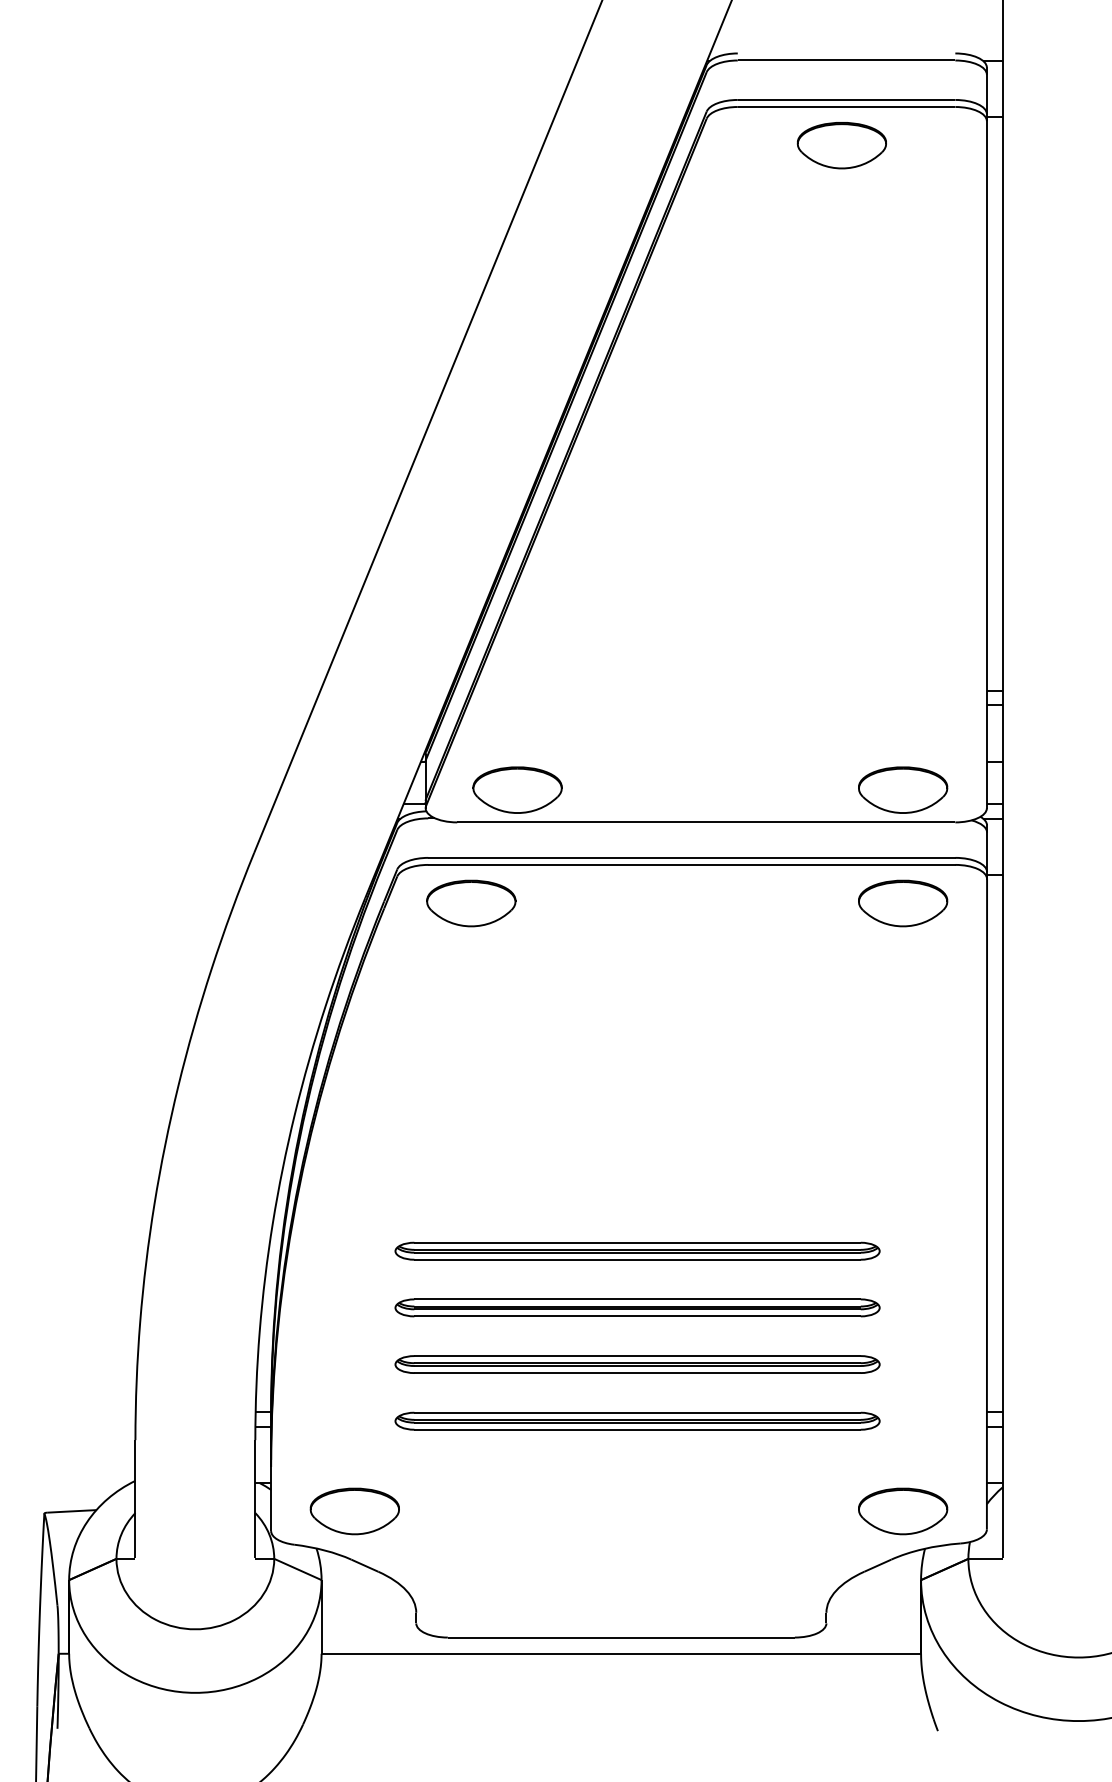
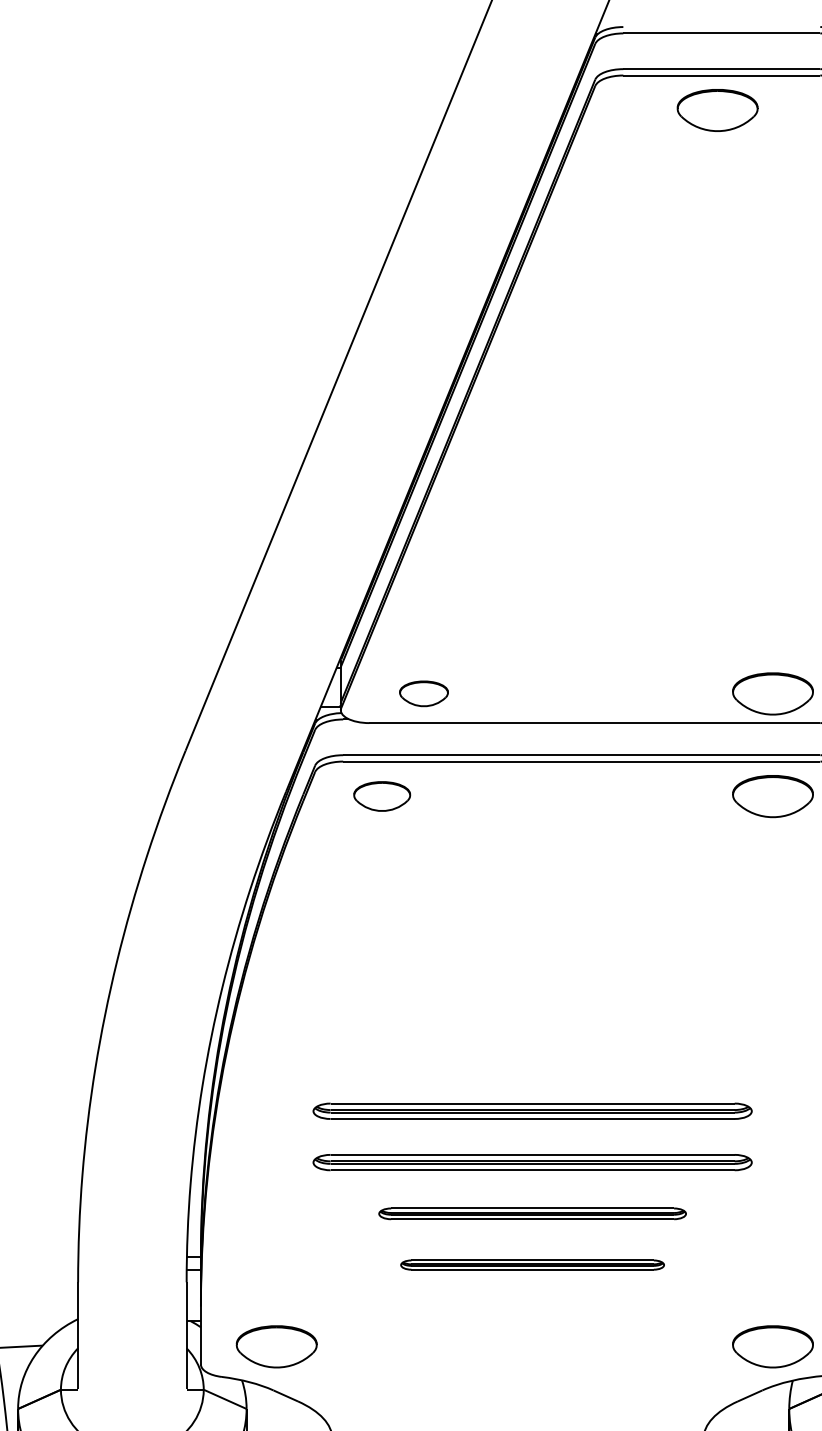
part: (517, 789) -> (423, 693), size x0.6
part: (471, 903) -> (382, 796), size x0.7
part: (637, 1364) -> (532, 1213), size x0.7
part: (637, 1420) -> (532, 1264), size x0.6

